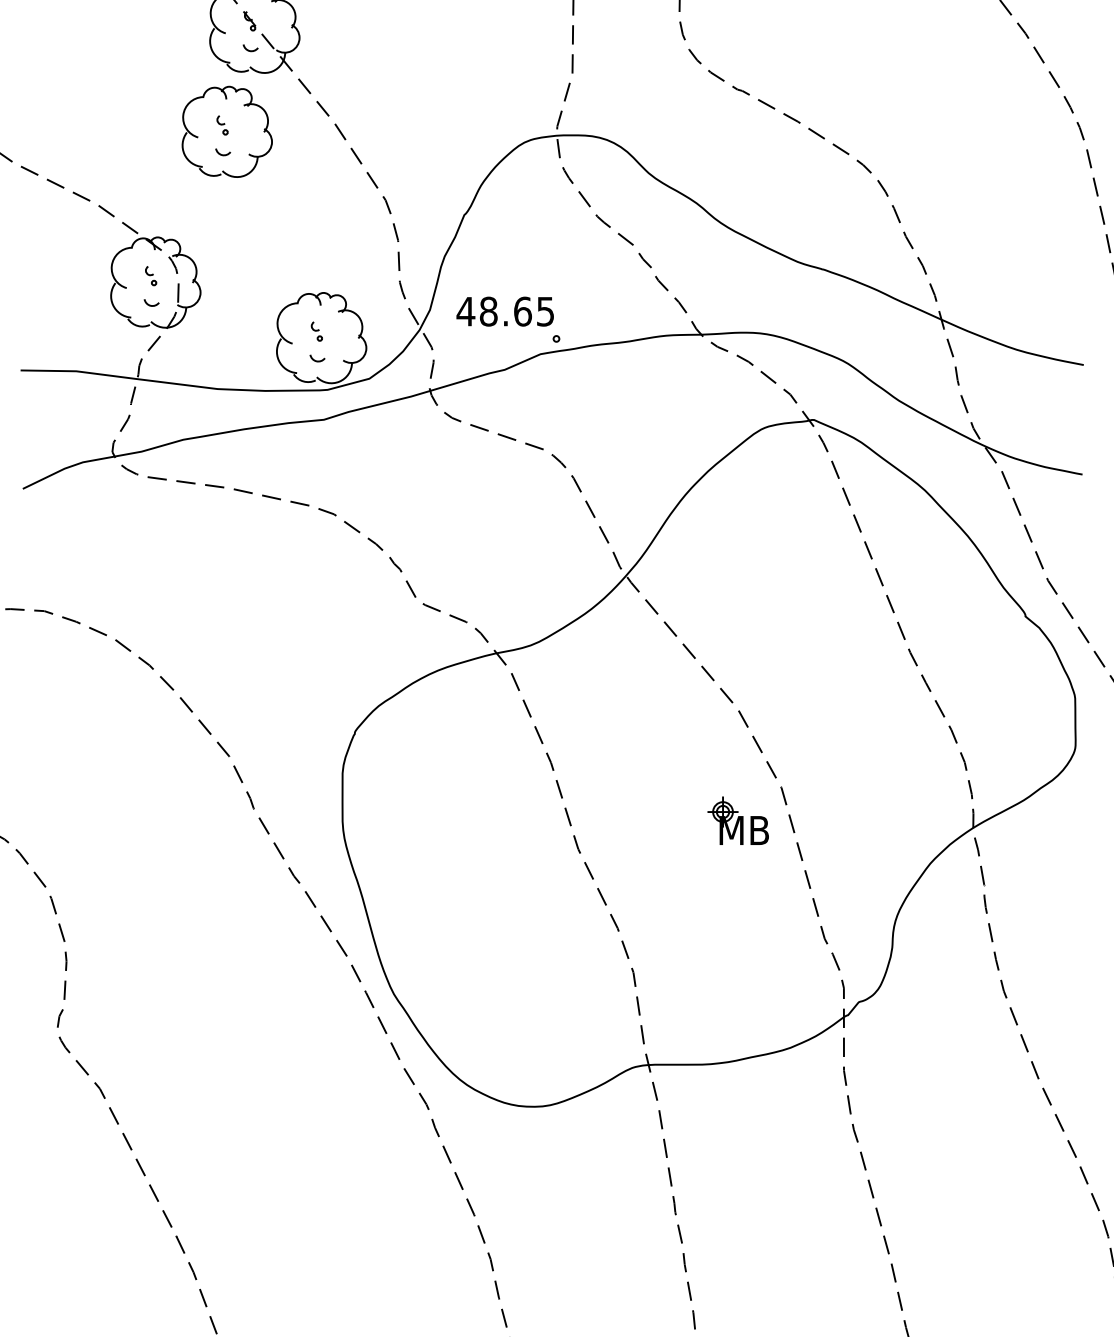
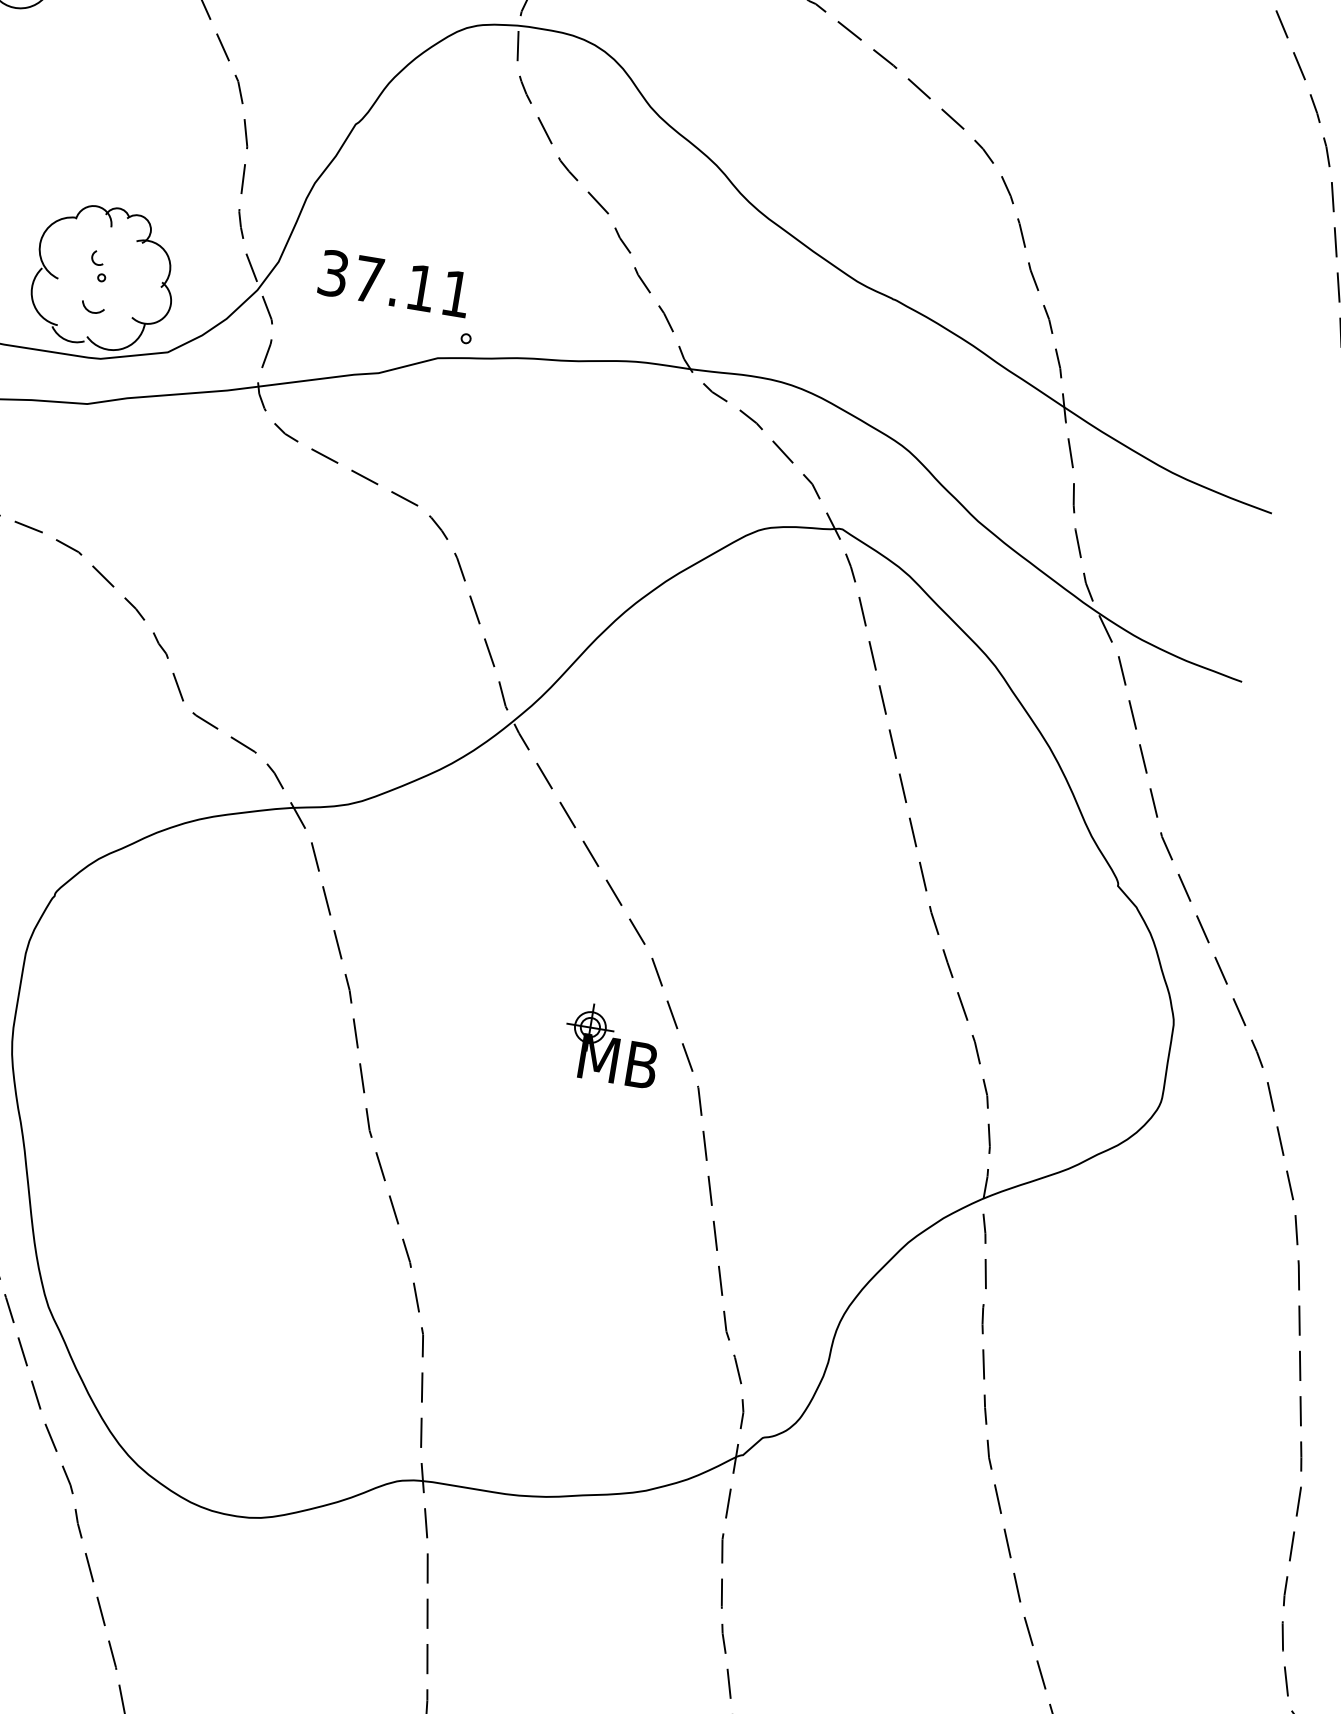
text: (504, 311) -> (393, 283), 48.65 -> 37.11
part: (737, 820) -> (610, 1044), moved

